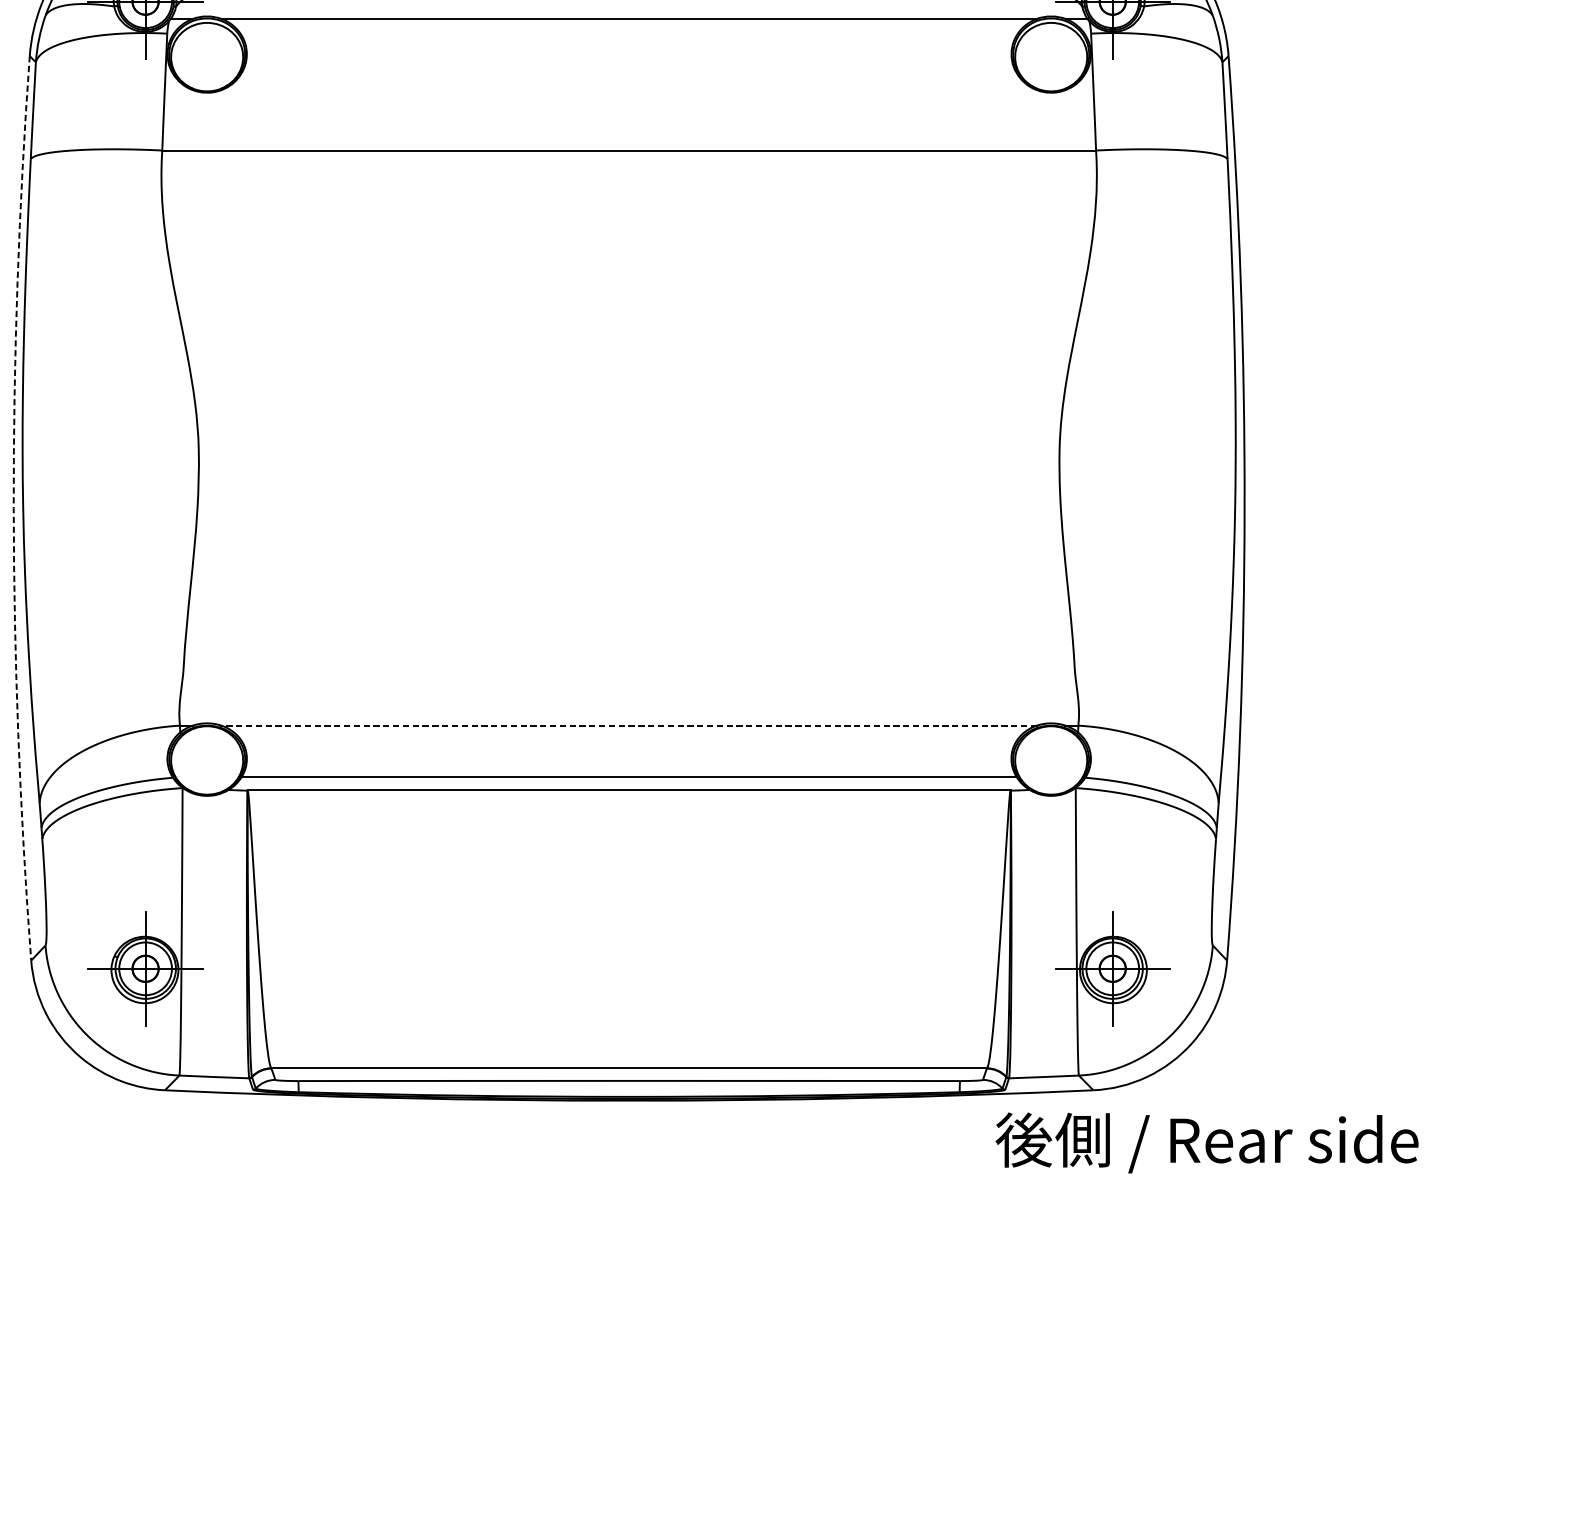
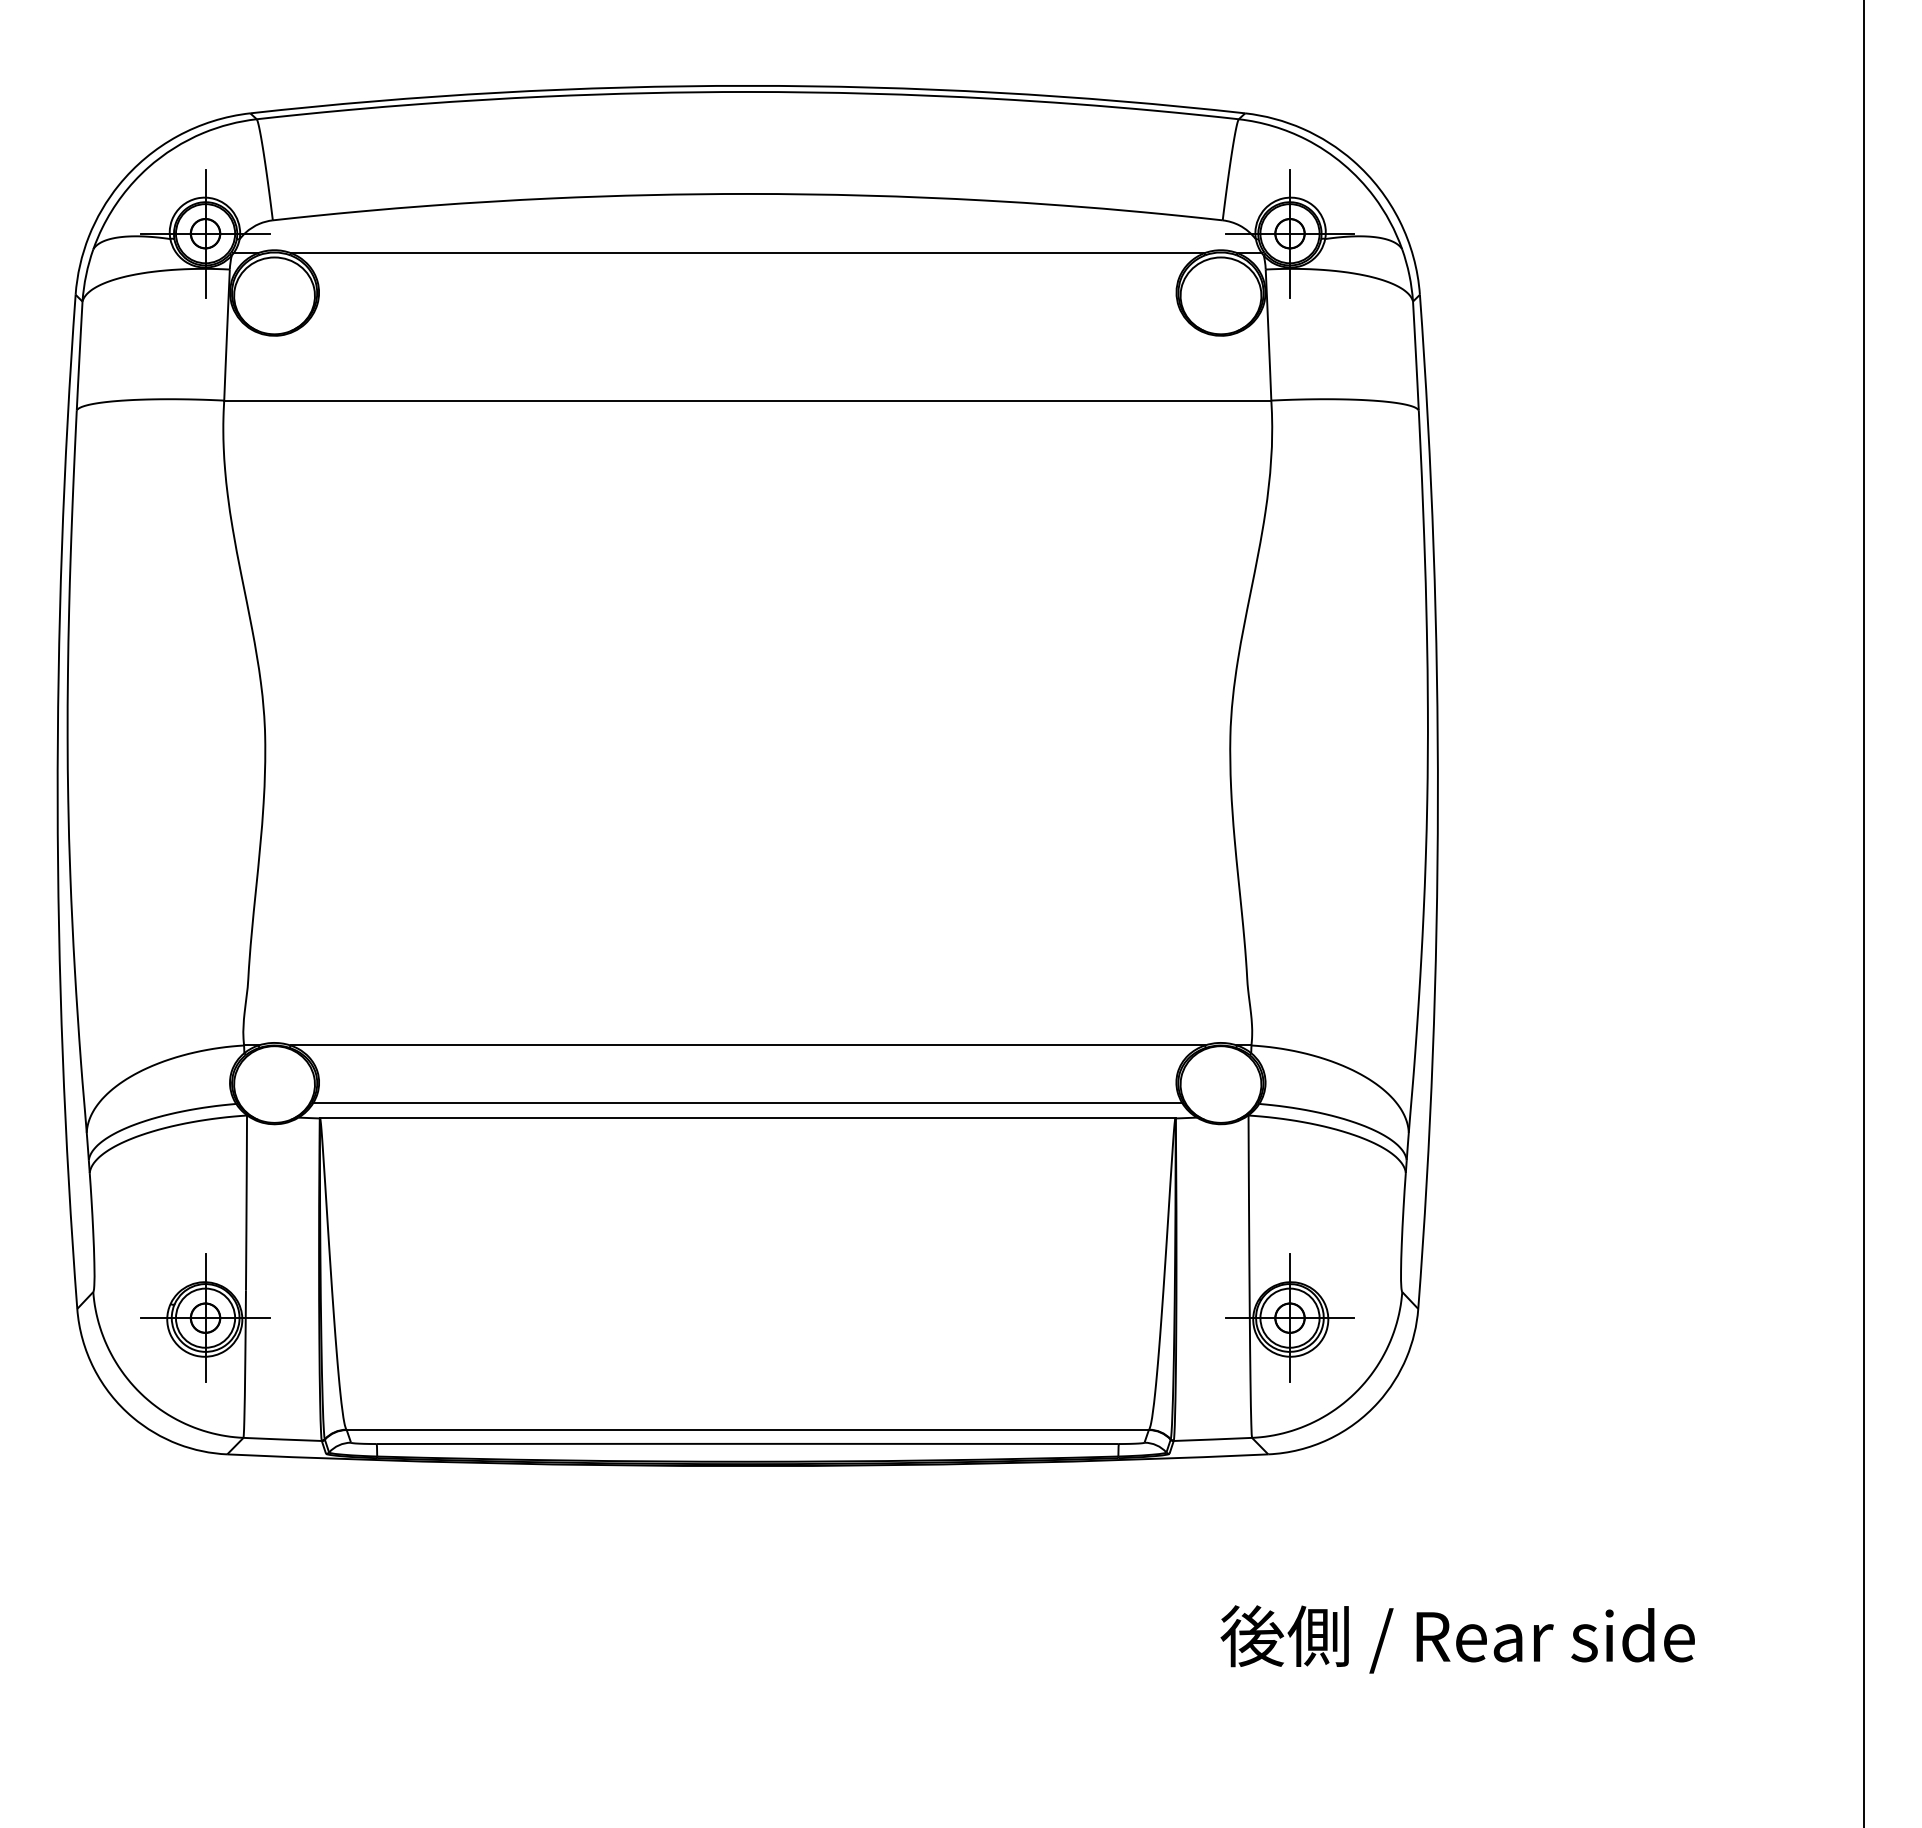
arc: (13, 508) -> (57, 801), dashed -> solid
line: (628, 725) -> (747, 1045), dashed -> solid
text: (1206, 1143) -> (1457, 1639), moved

